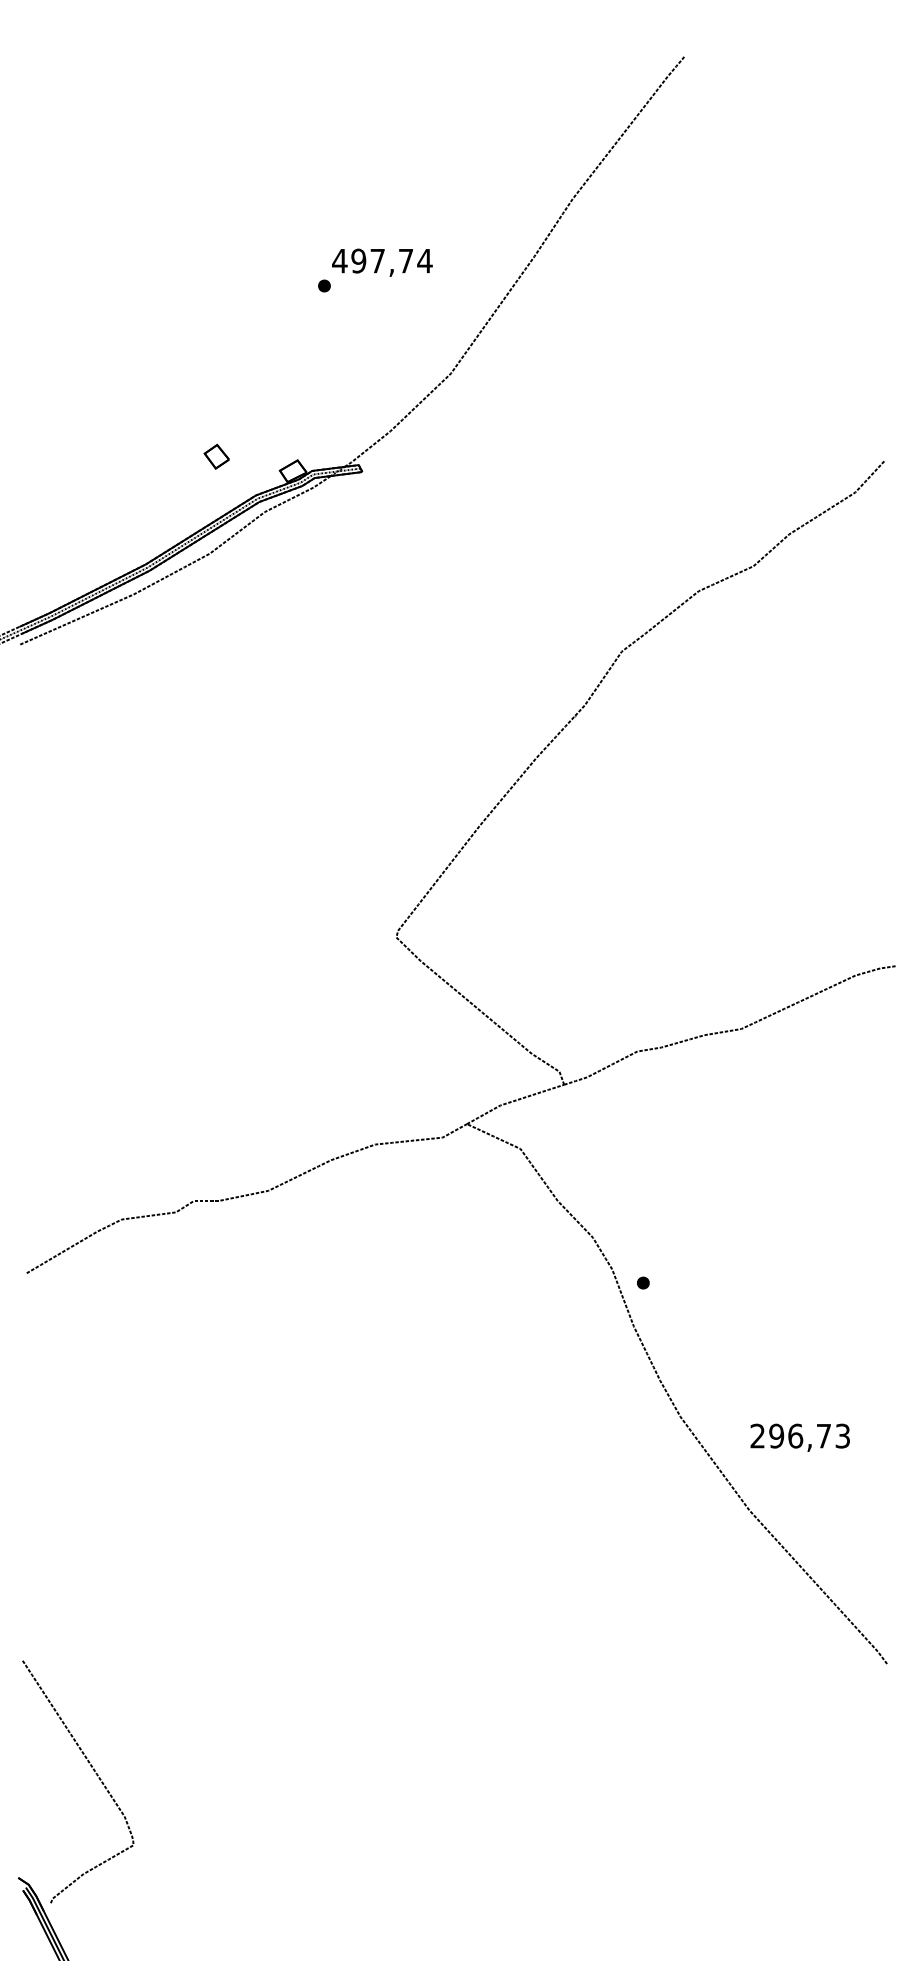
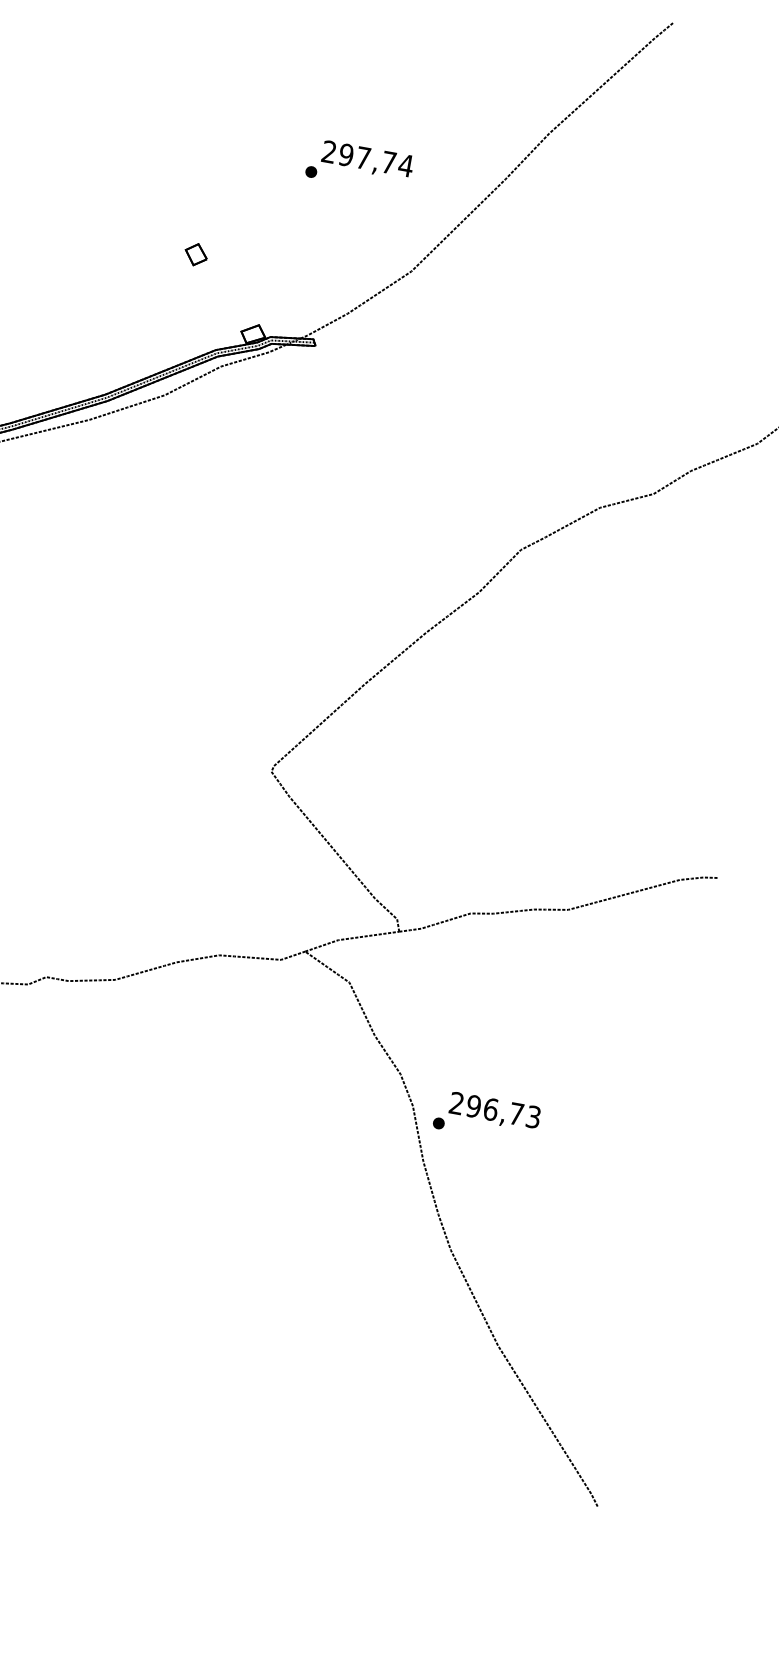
text: (339, 260) -> (328, 151), 497,74 -> 297,74
part: (216, 456) -> (196, 254), moved
text: (799, 1437) -> (494, 1111), moved

